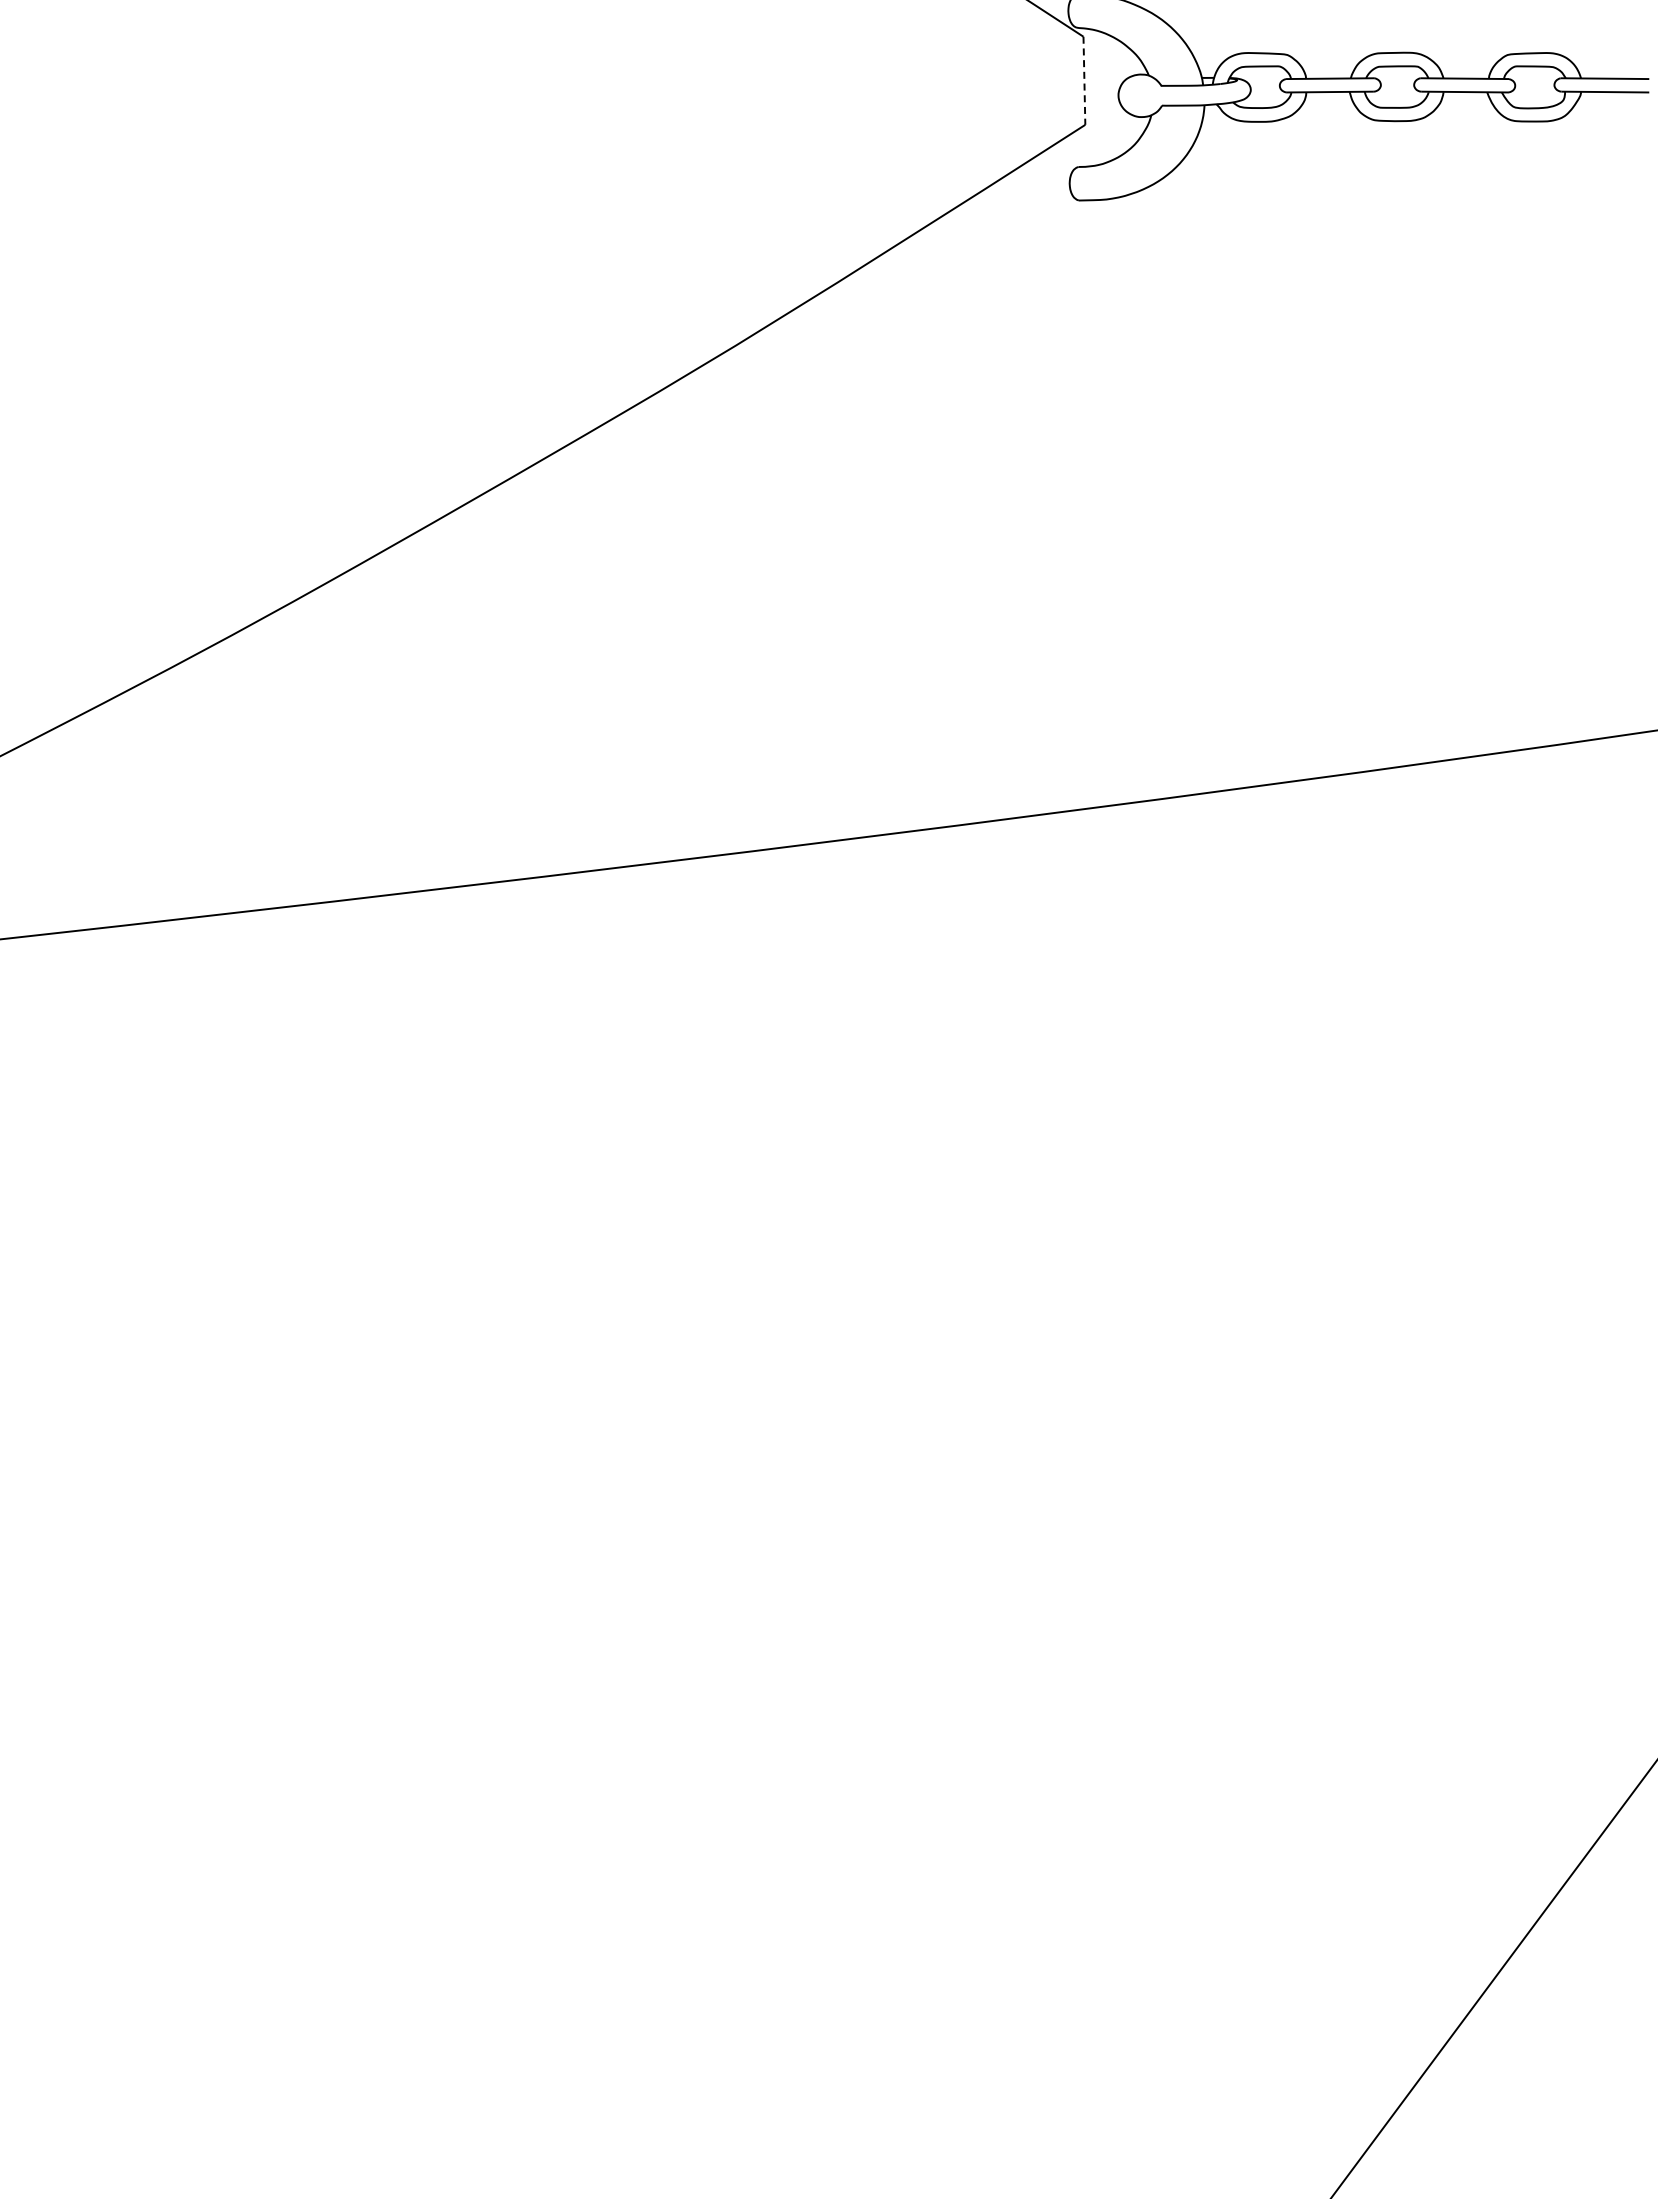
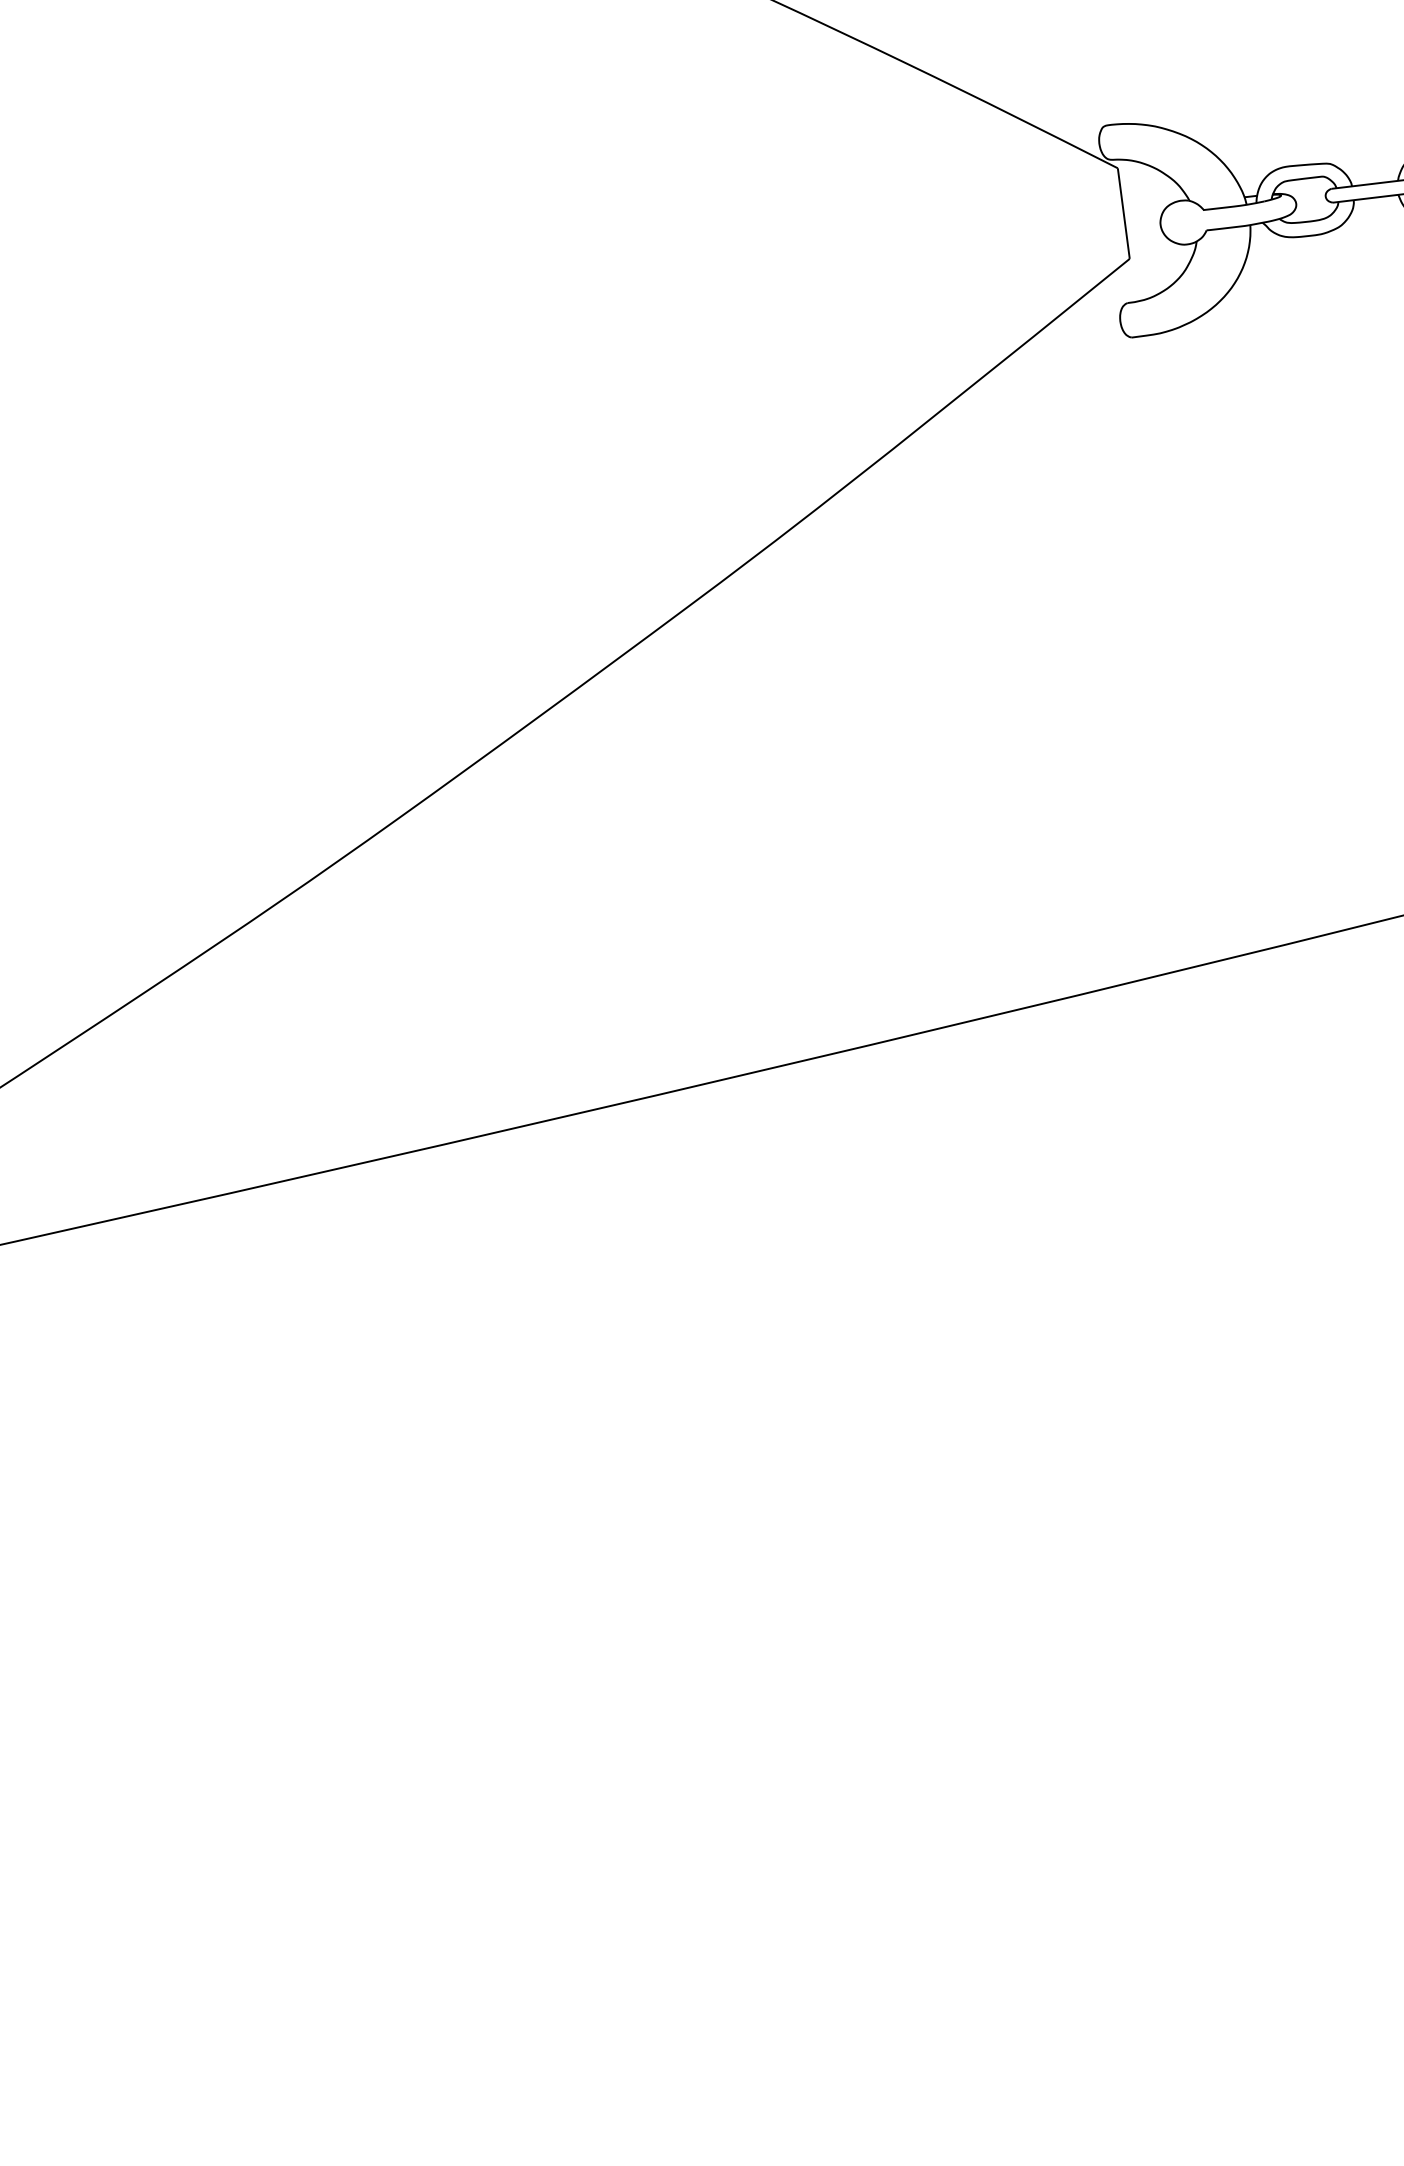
line: (1084, 81) -> (1123, 214), dashed -> solid

